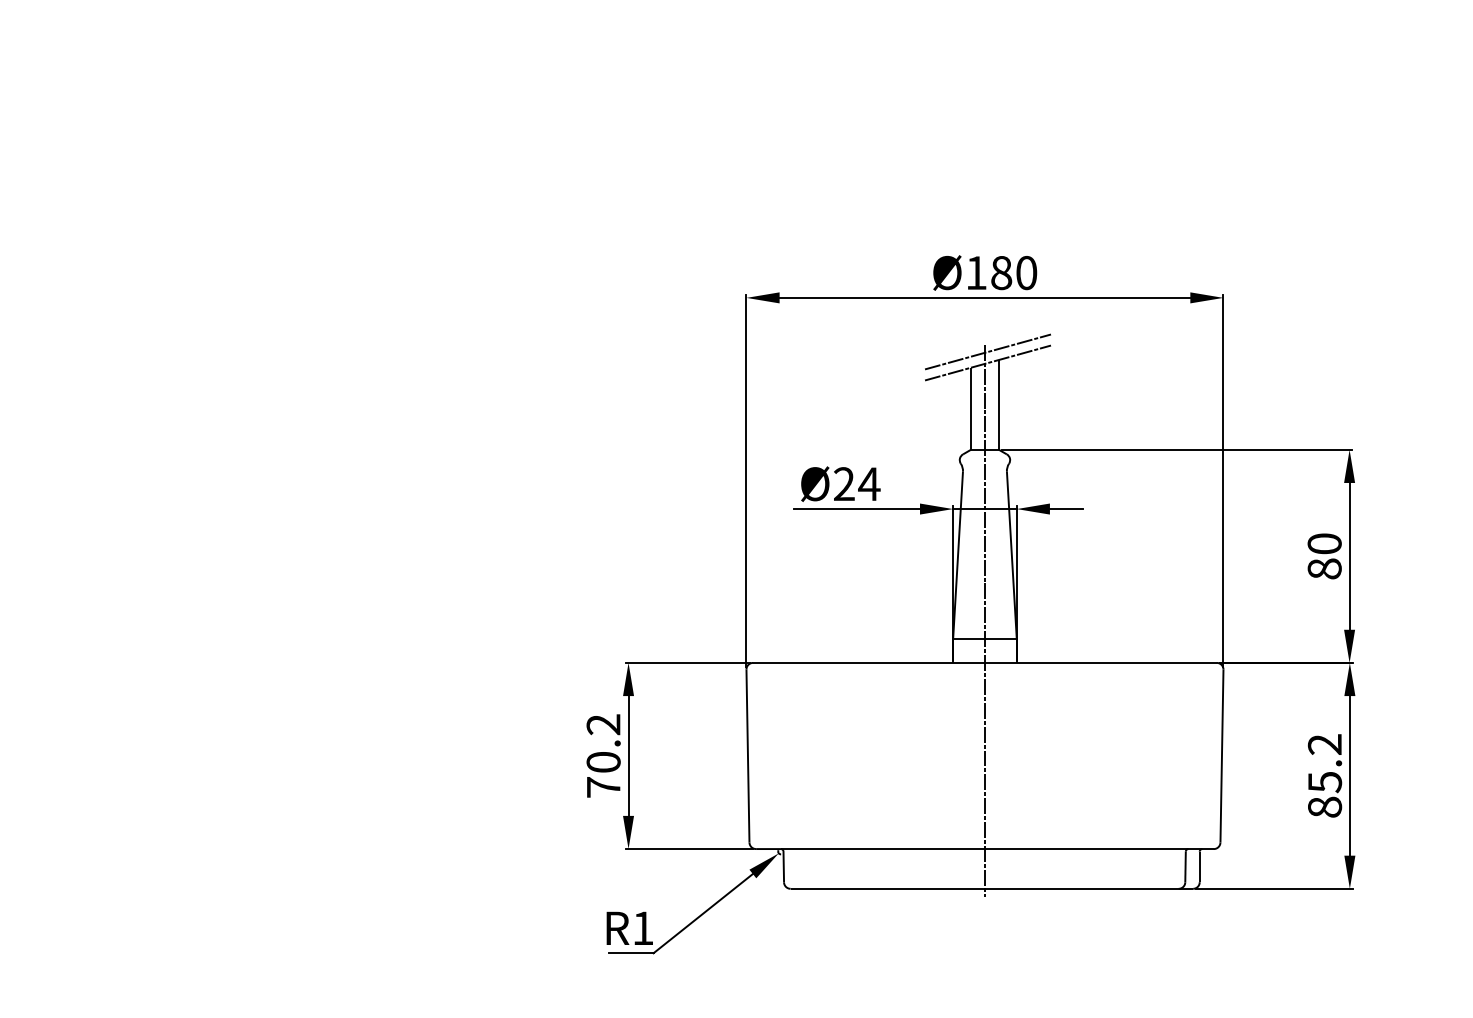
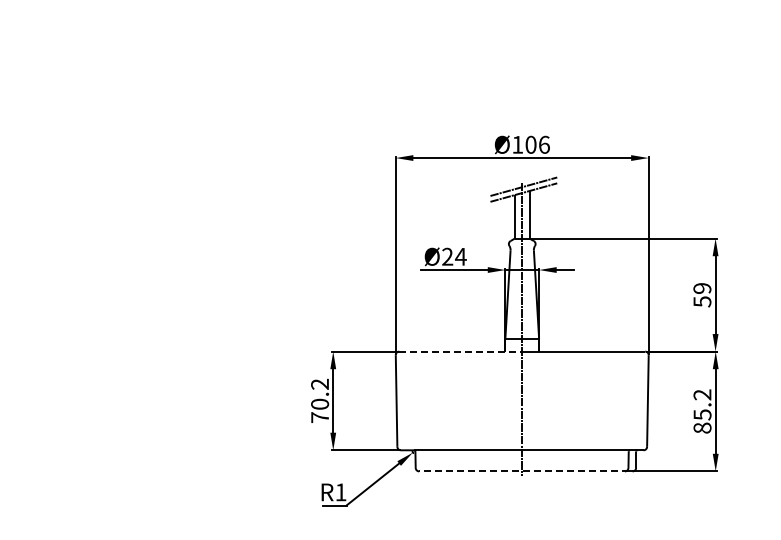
text: (1013, 272) -> (537, 144), Ø180 -> Ø106
text: (1324, 557) -> (702, 295), 80 -> 59
line: (870, 662) -> (461, 351), solid -> dashed
line: (989, 889) -> (524, 471), solid -> dashed

